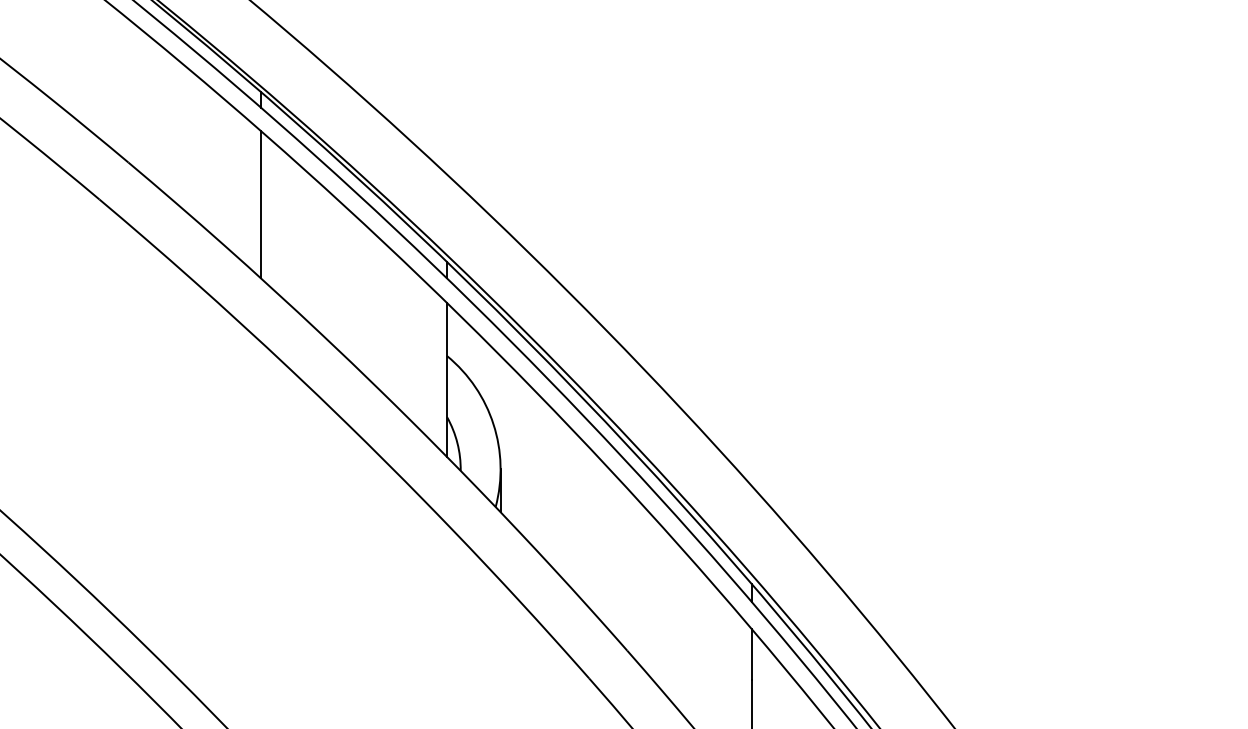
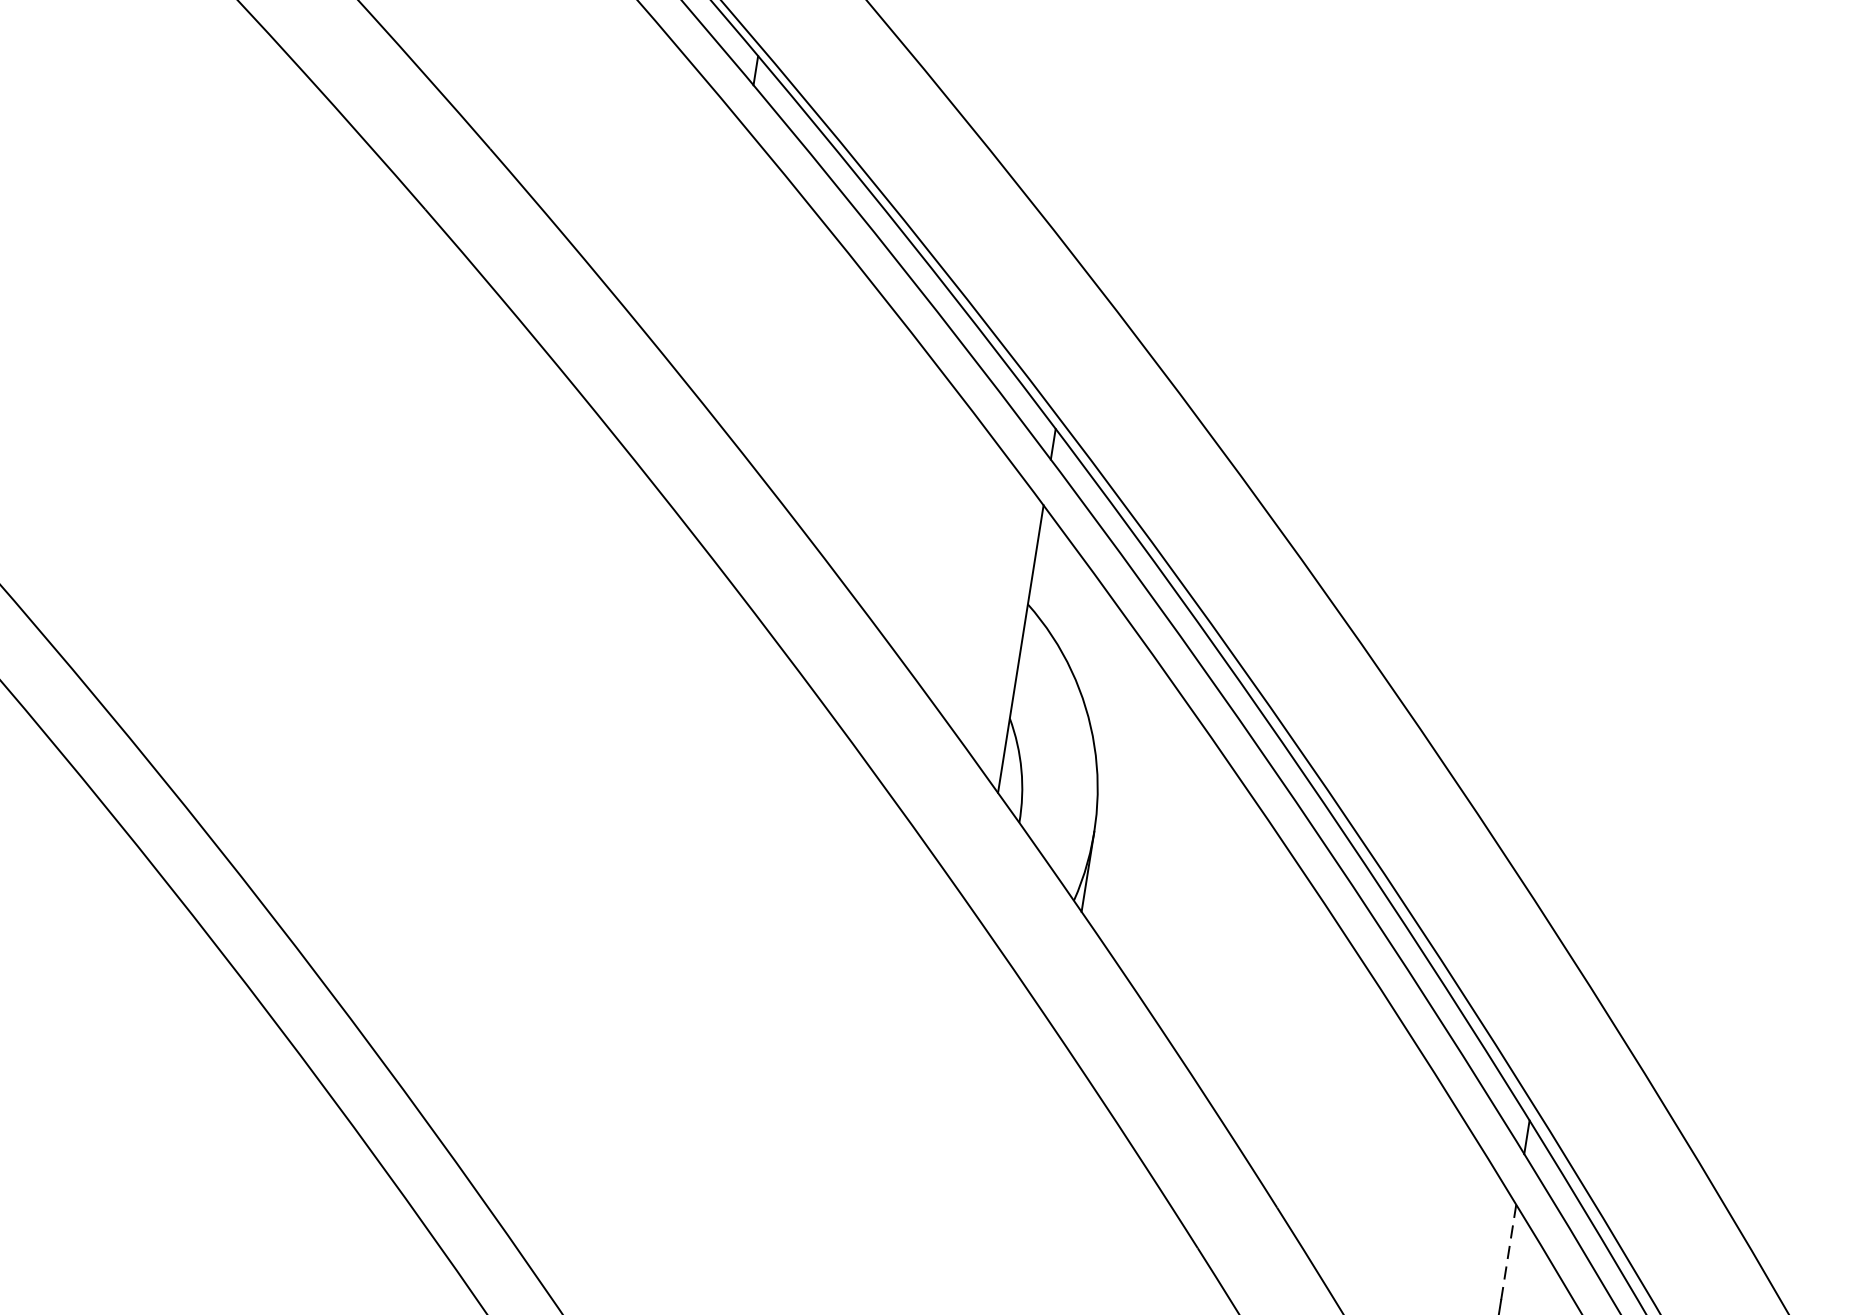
line: (260, 204) -> (724, 266), removed
line: (751, 654) -> (1507, 1251), solid -> dashed

